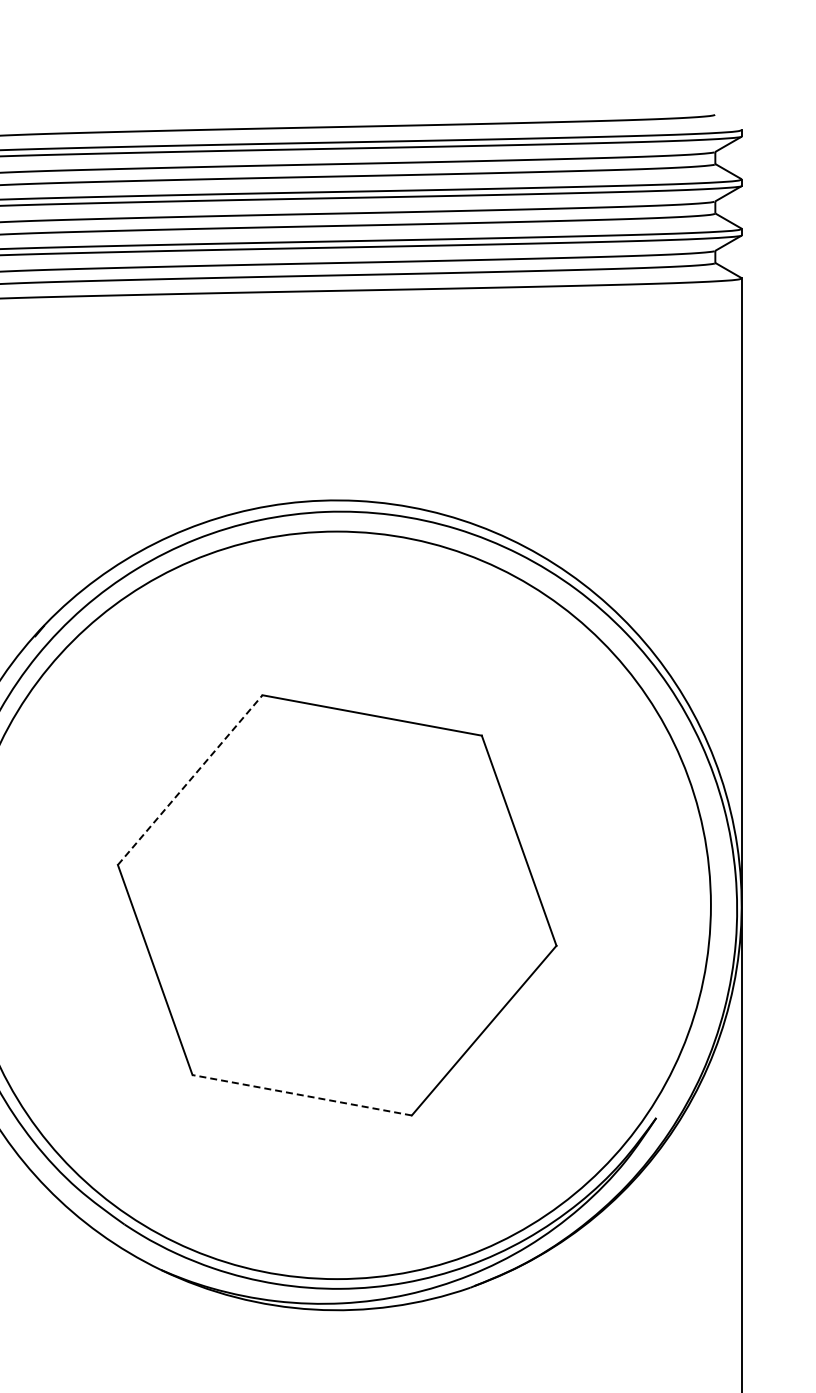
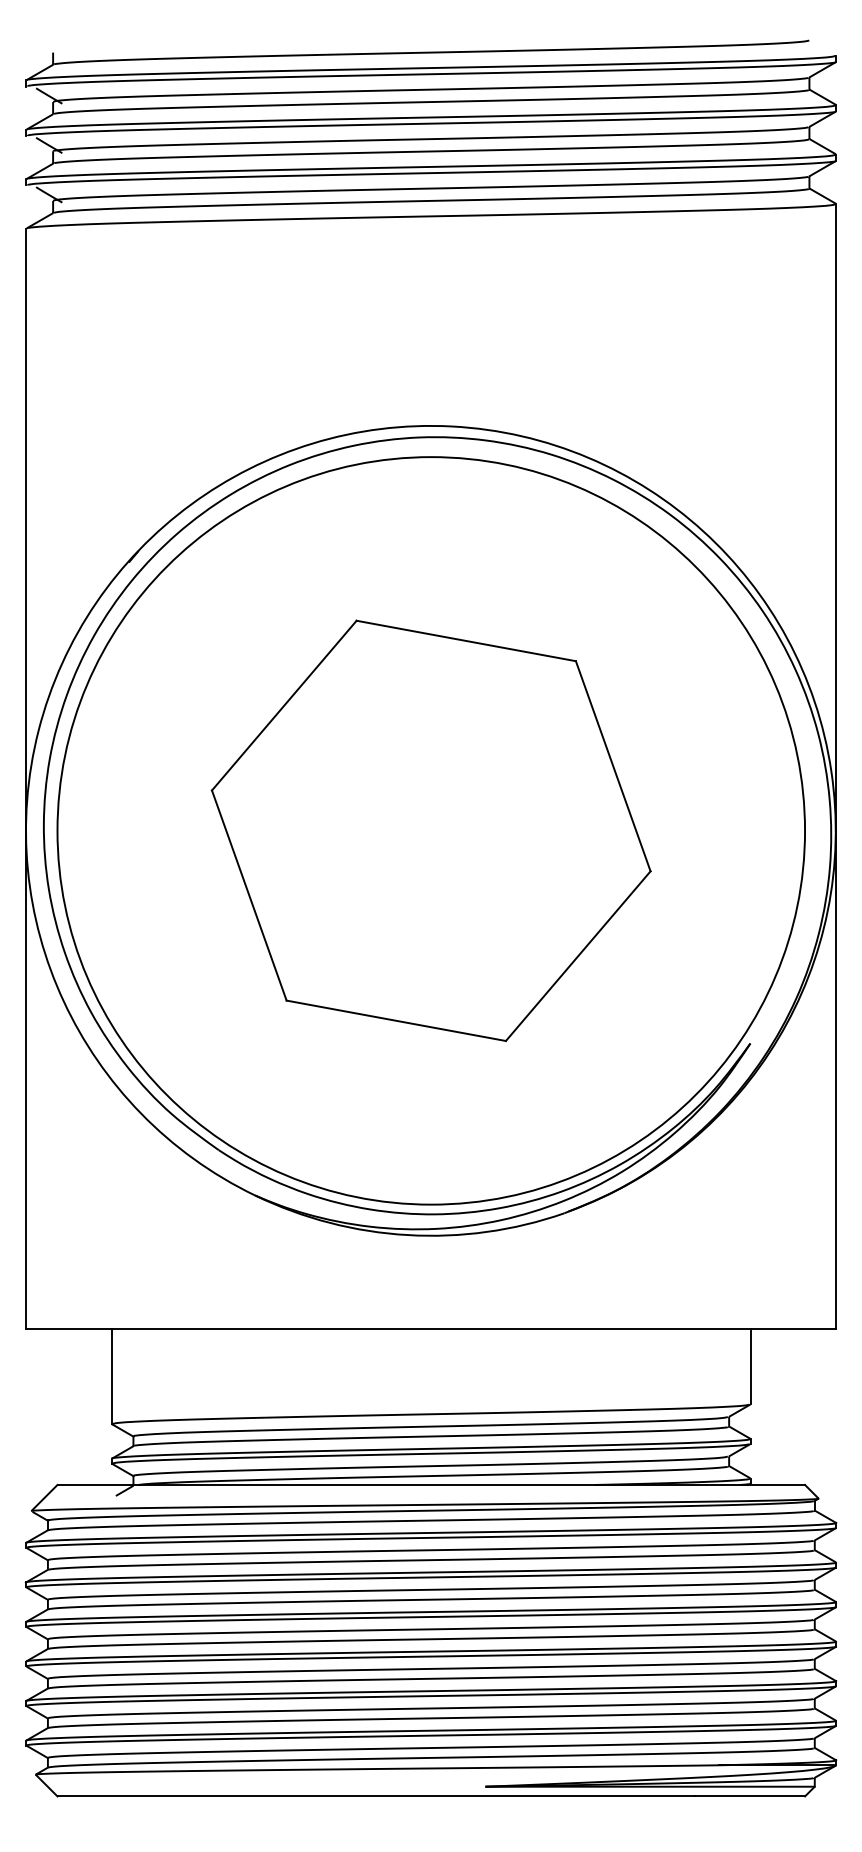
line: (190, 779) -> (284, 705), dashed -> solid
line: (301, 1094) -> (395, 1020), dashed -> solid

